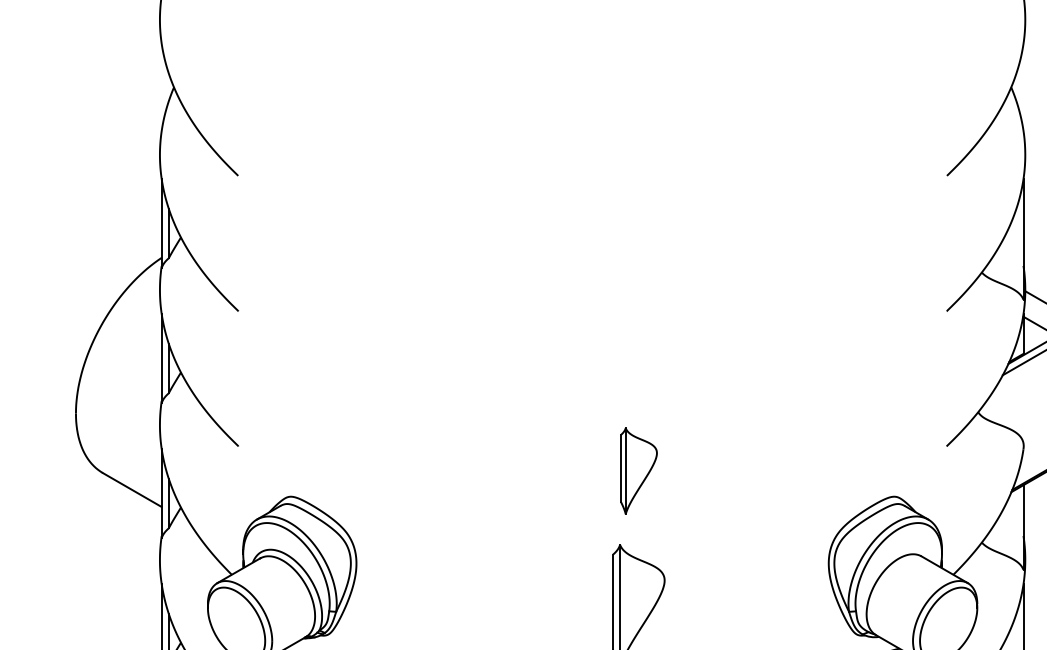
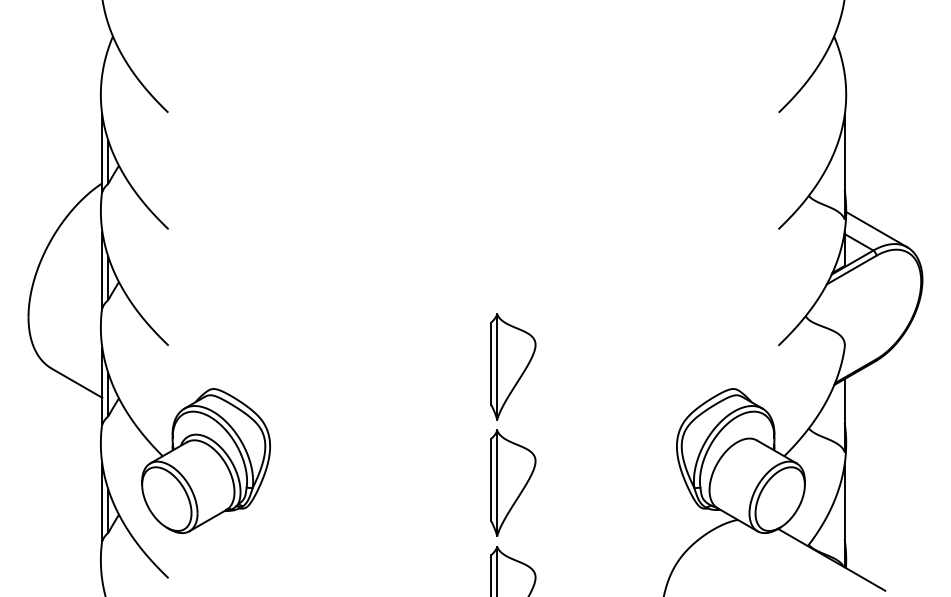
part: (639, 470) -> (513, 366), size x1.43

